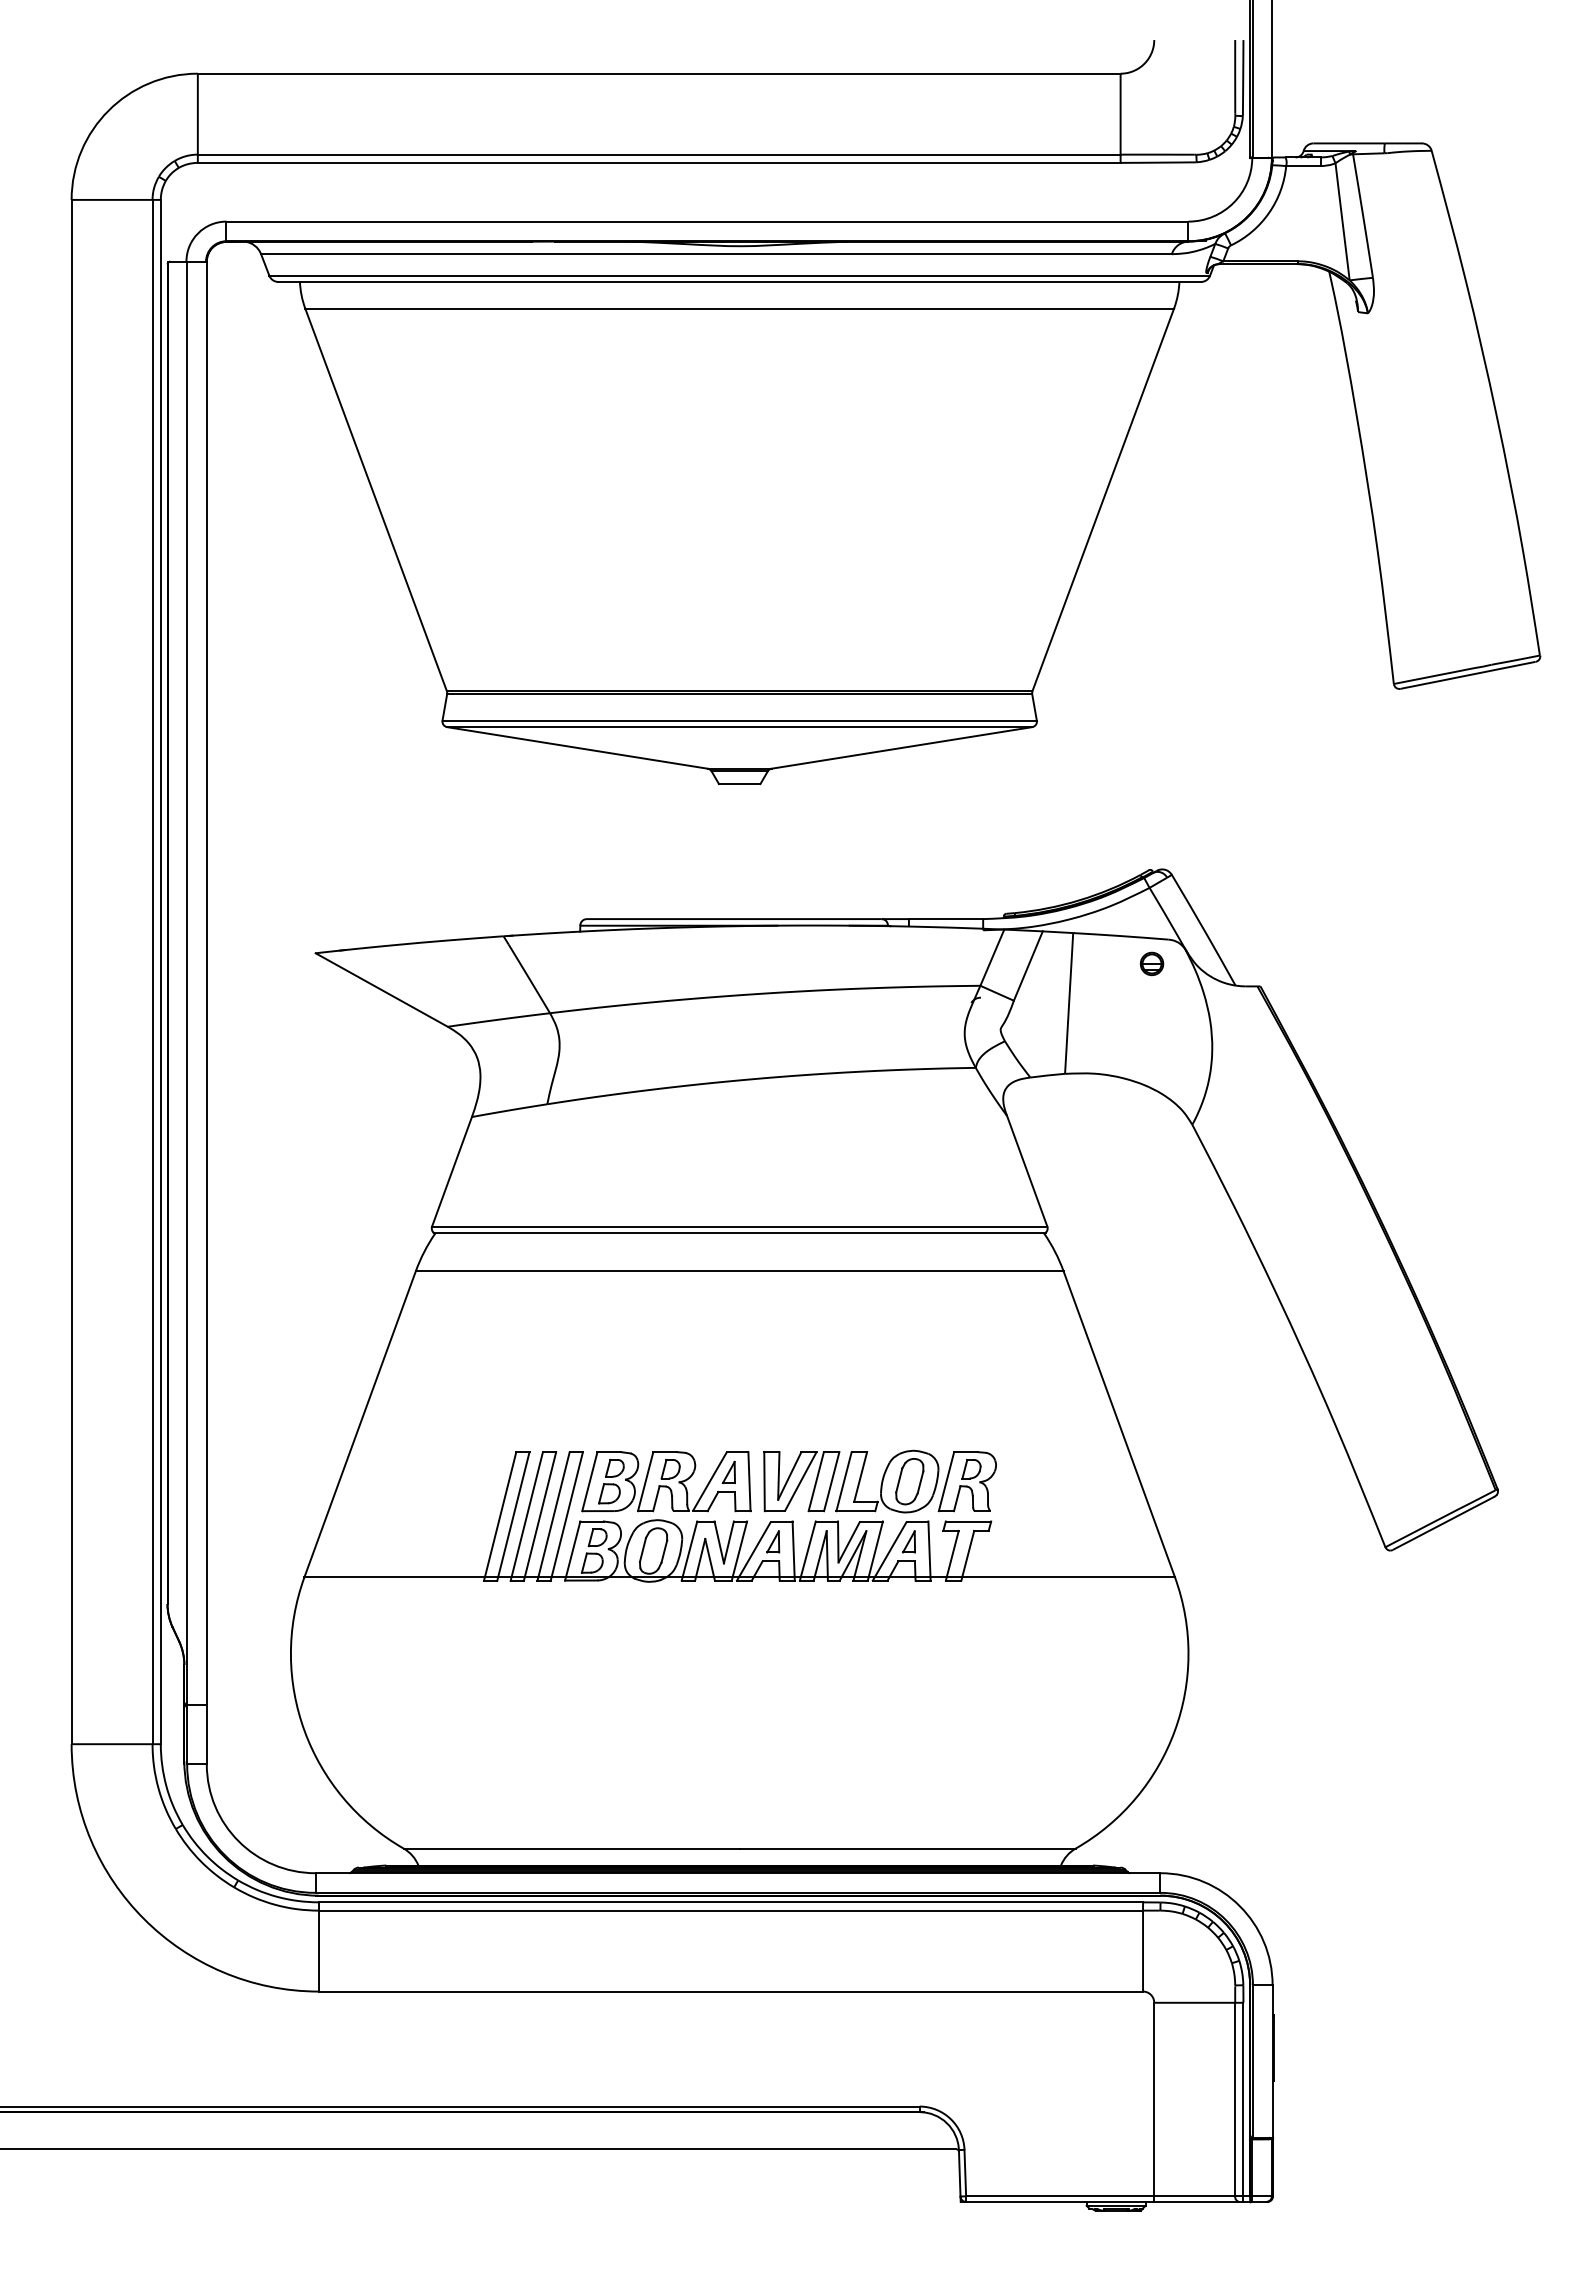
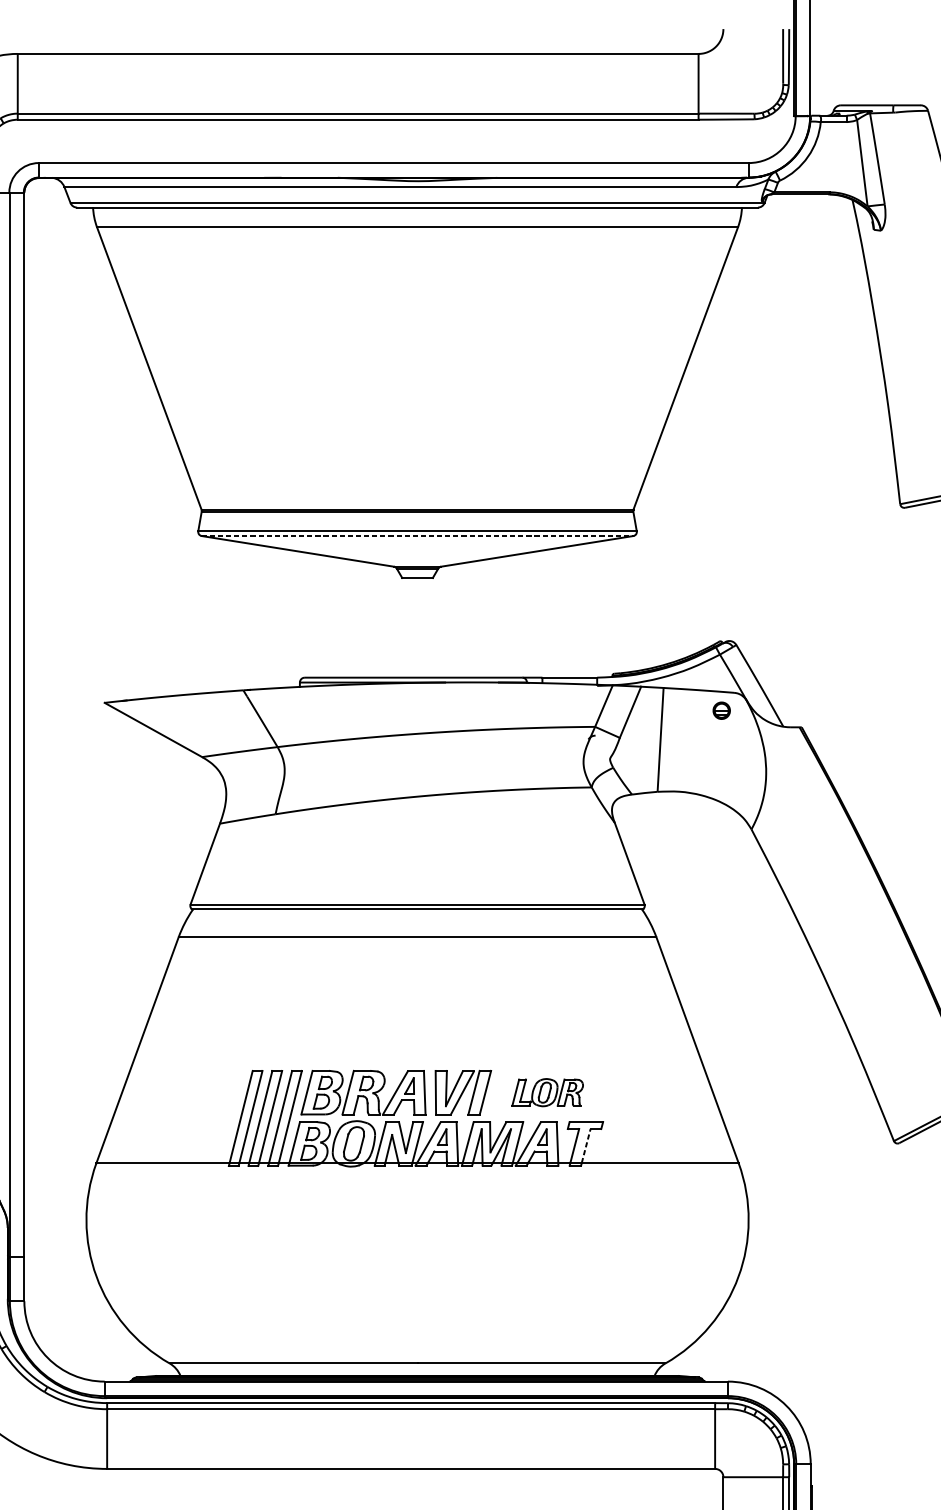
line: (739, 727) -> (417, 536), solid -> dashed
part: (915, 1481) -> (547, 1092), size x0.6
line: (968, 1553) -> (586, 1145), solid -> dashed

